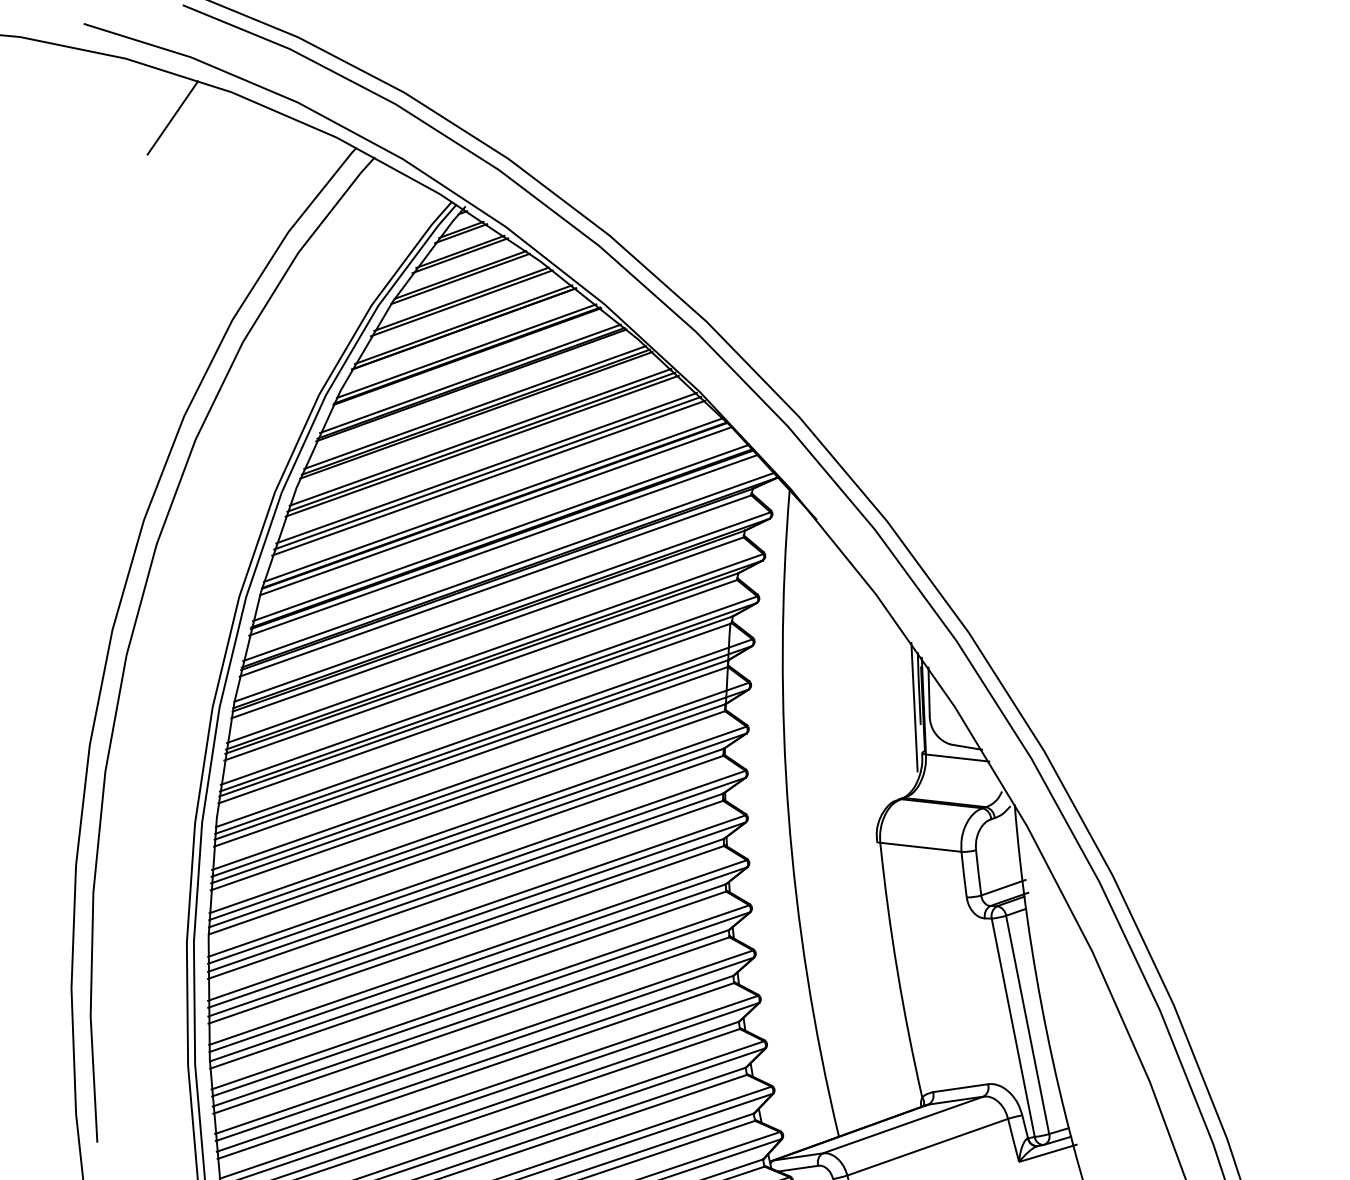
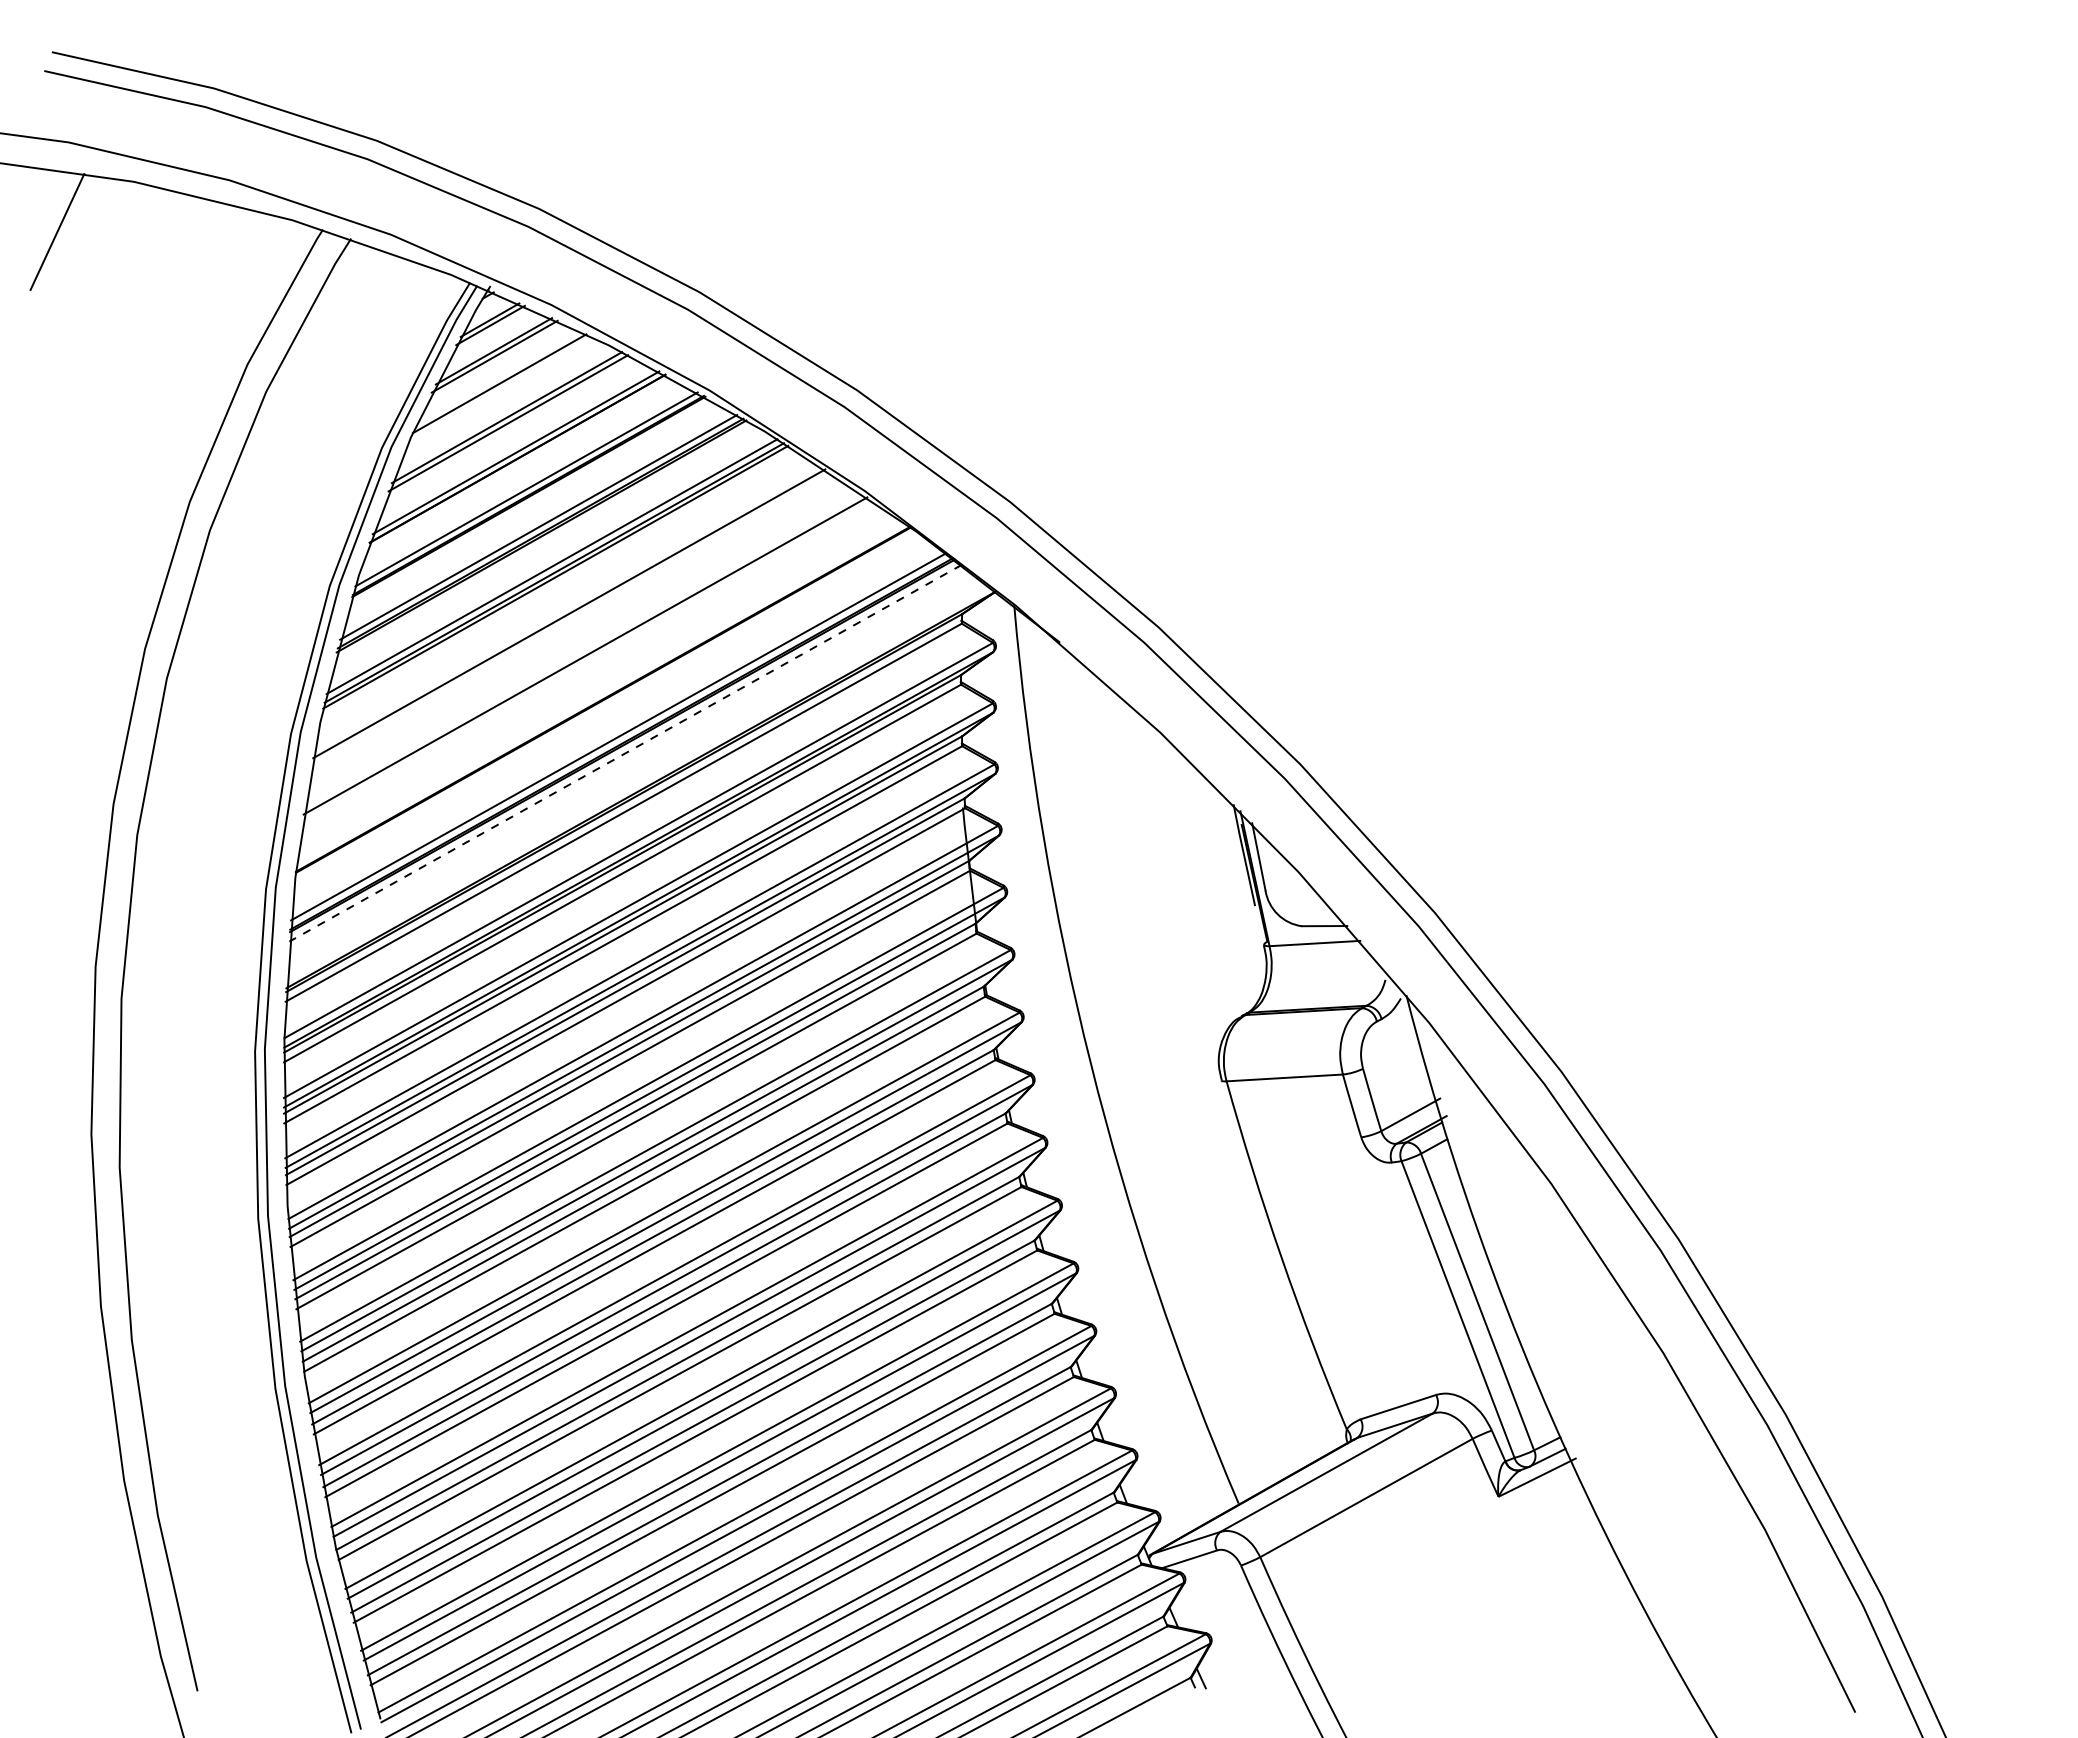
line: (460, 279) -> (500, 389), removed
line: (480, 437) -> (566, 607), removed
line: (481, 446) -> (570, 619), removed
line: (486, 467) -> (582, 648), removed
line: (488, 478) -> (588, 662), removed
line: (493, 500) -> (600, 692), removed
line: (495, 511) -> (605, 707), removed
line: (503, 545) -> (625, 753), solid -> dashed
line: (508, 566) -> (637, 782), removed
line: (914, 707) -> (1241, 882), removed

